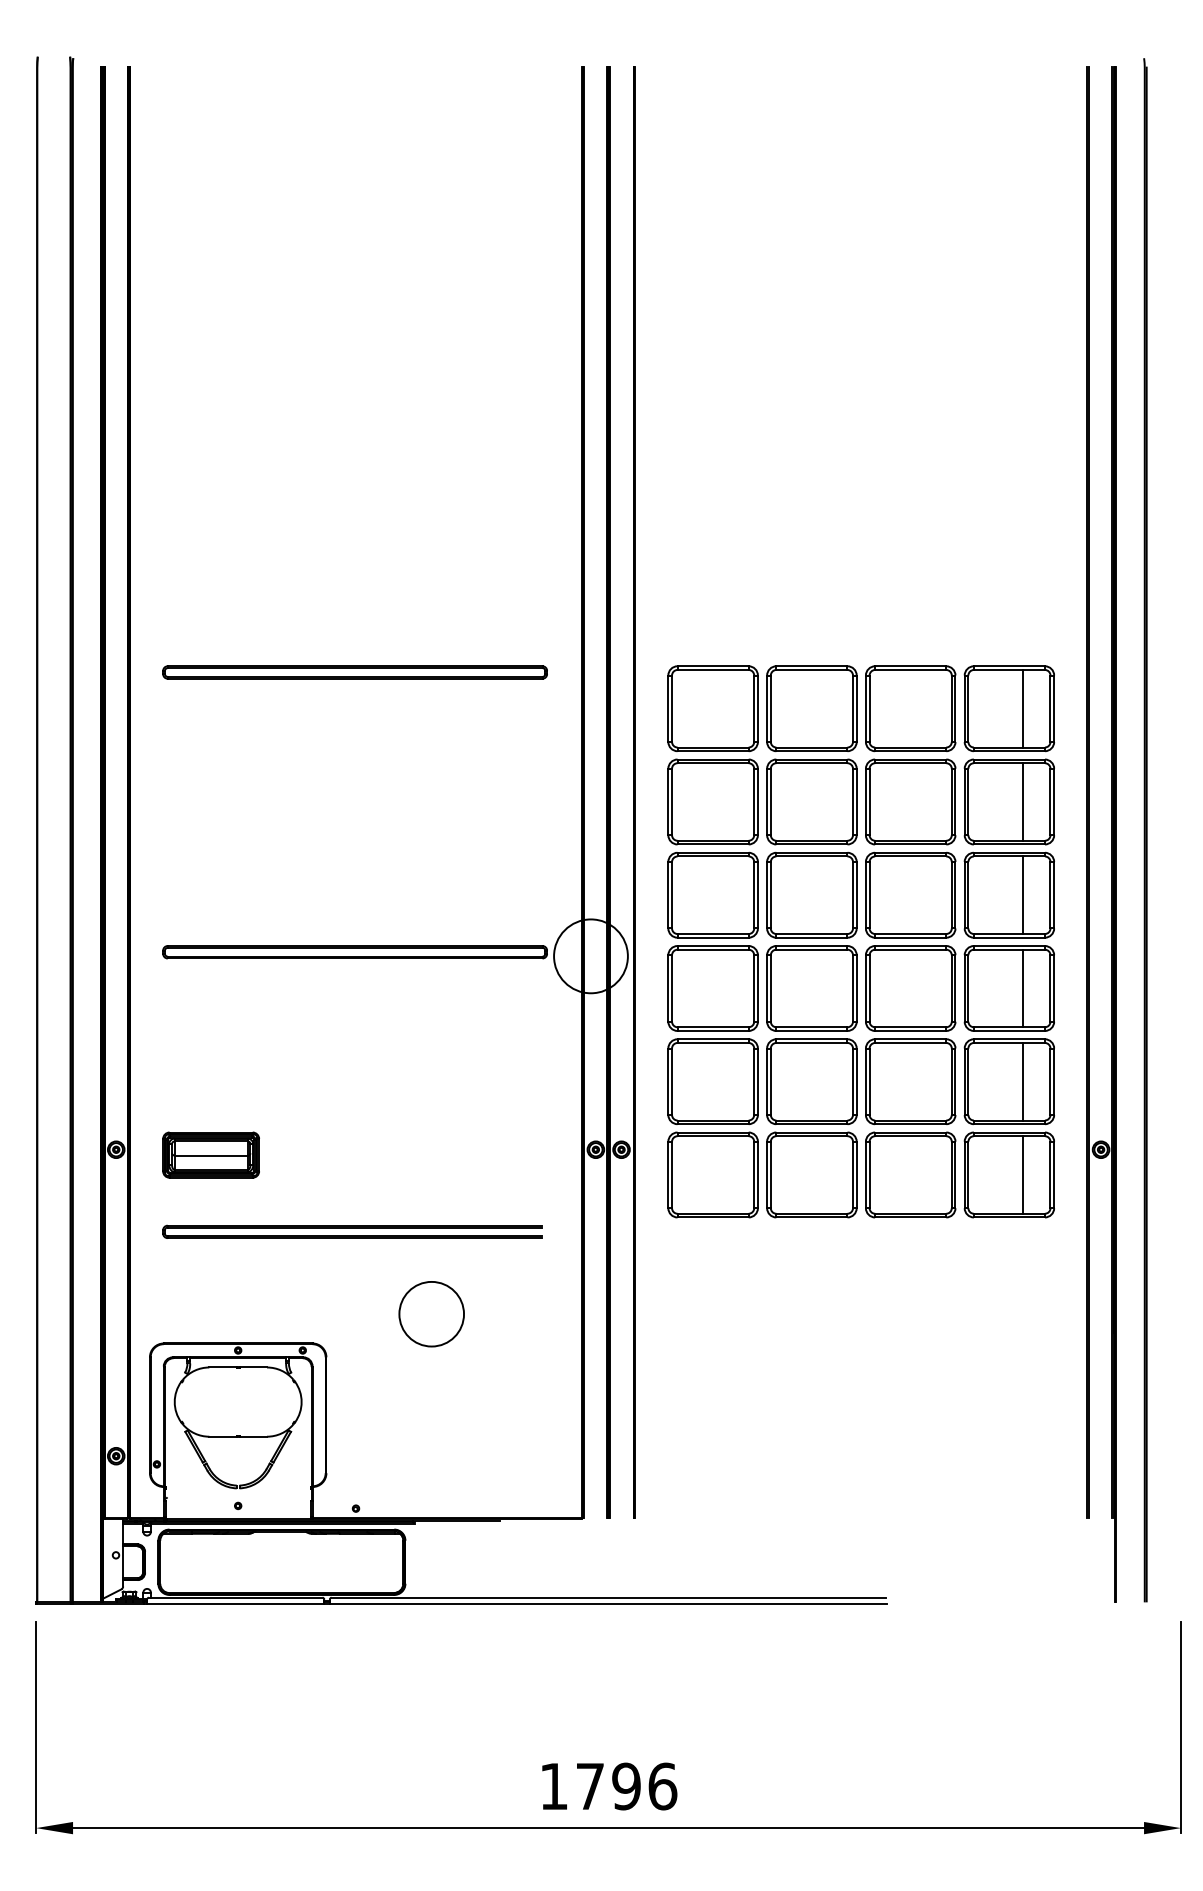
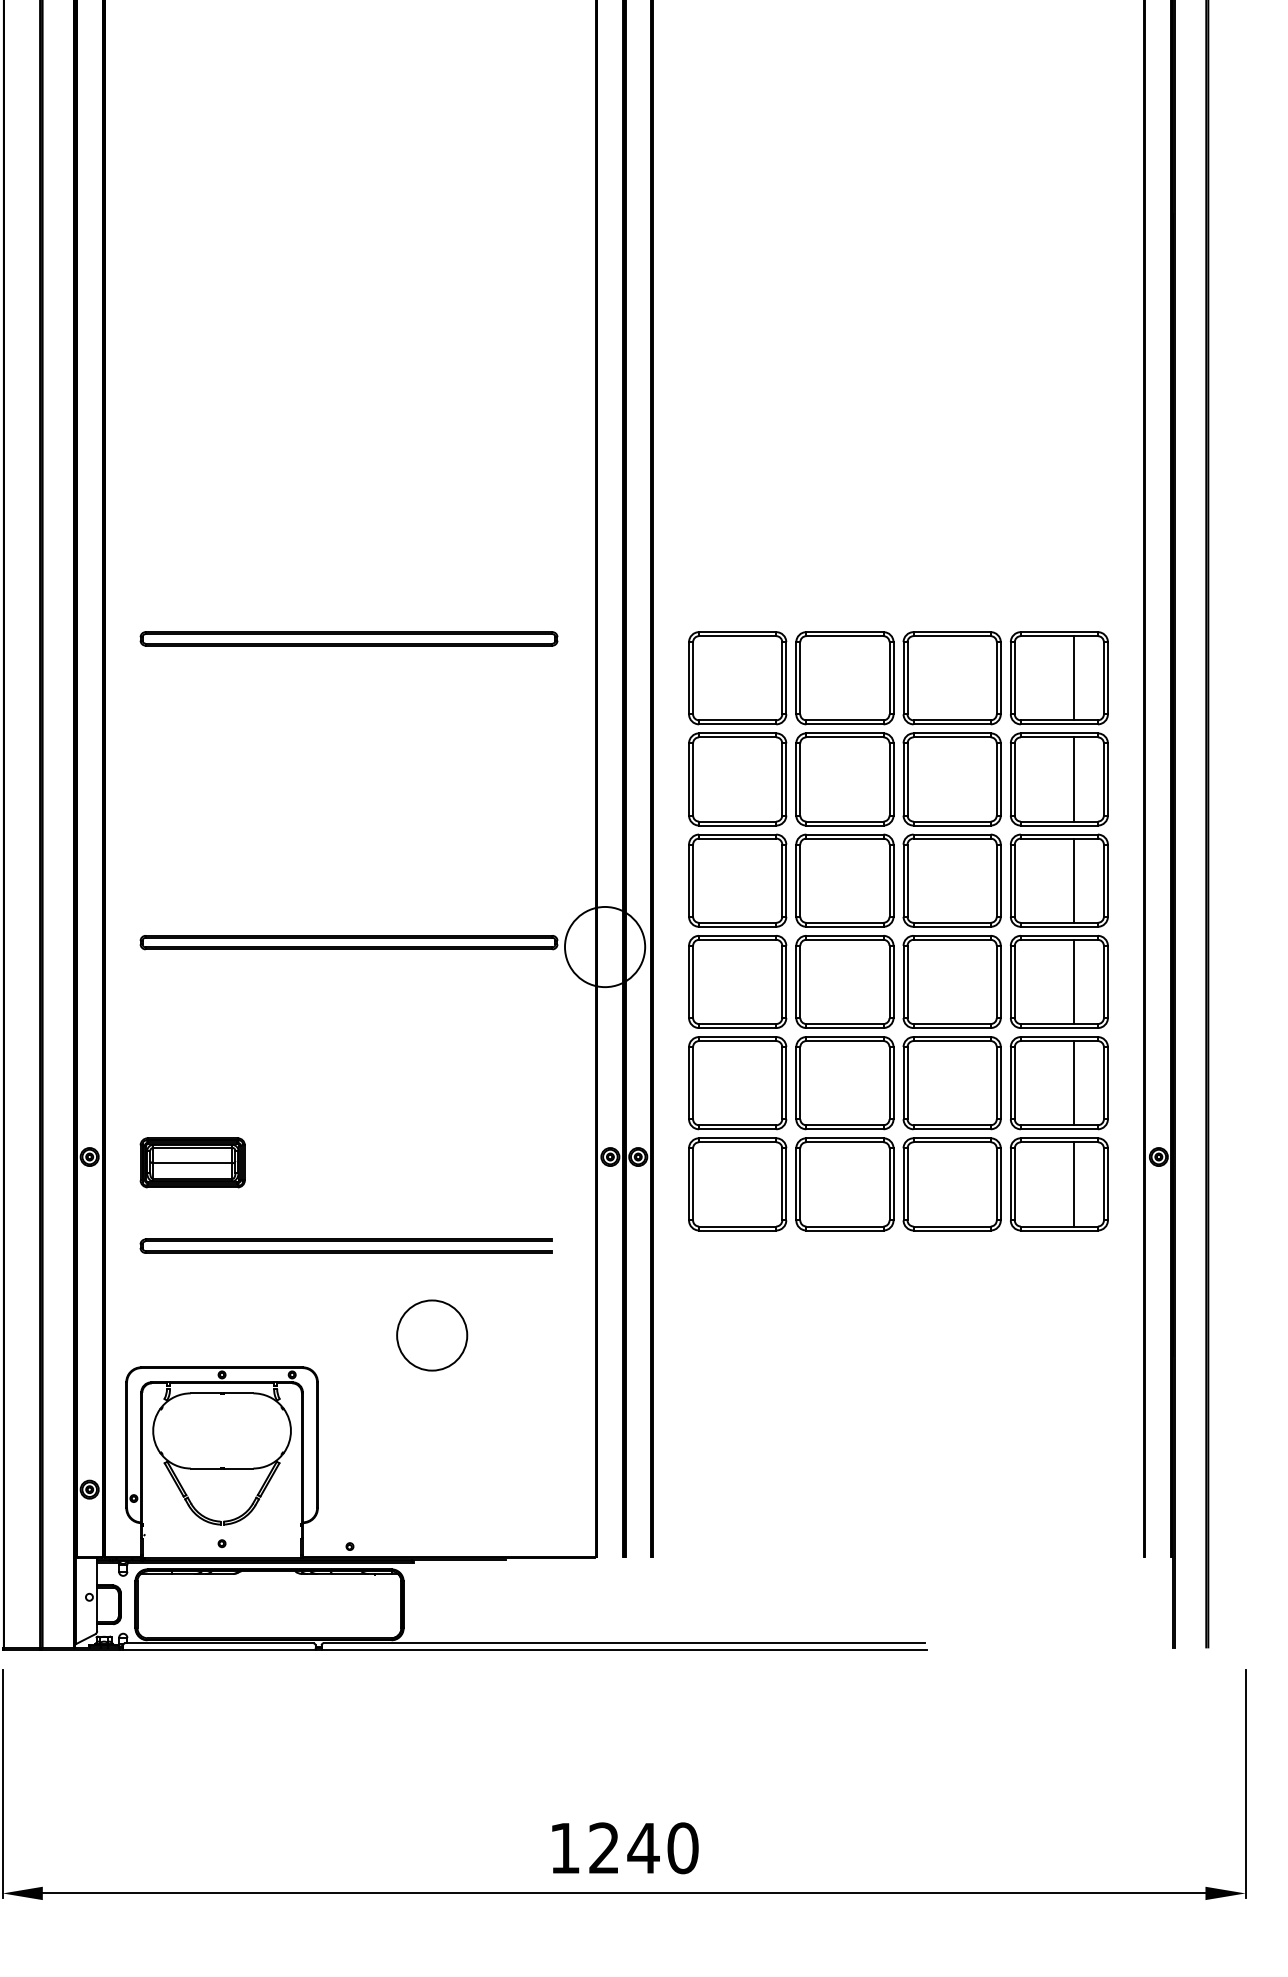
text: (626, 1786) -> (643, 1848), 1796 -> 1240

